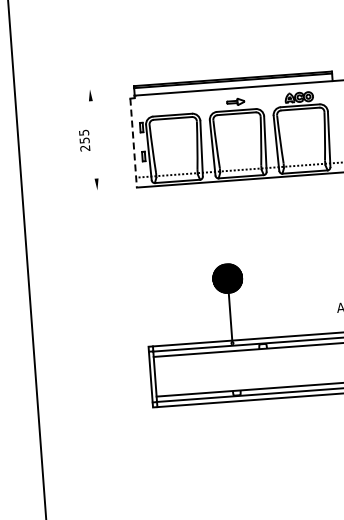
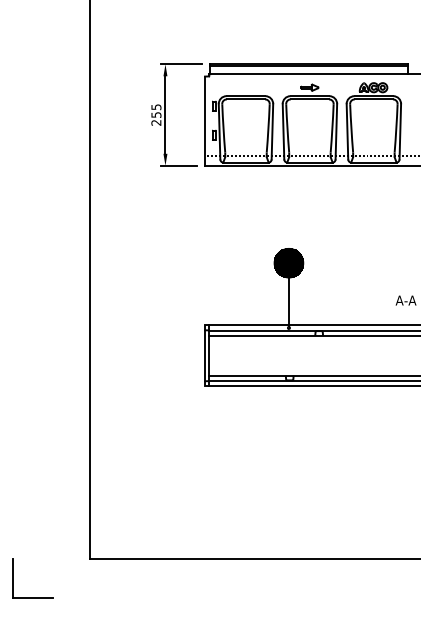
line: (106, 88) -> (181, 64), added
line: (93, 139) -> (165, 114), added
line: (134, 143) -> (205, 121), dashed -> solid
line: (111, 189) -> (179, 165), added

